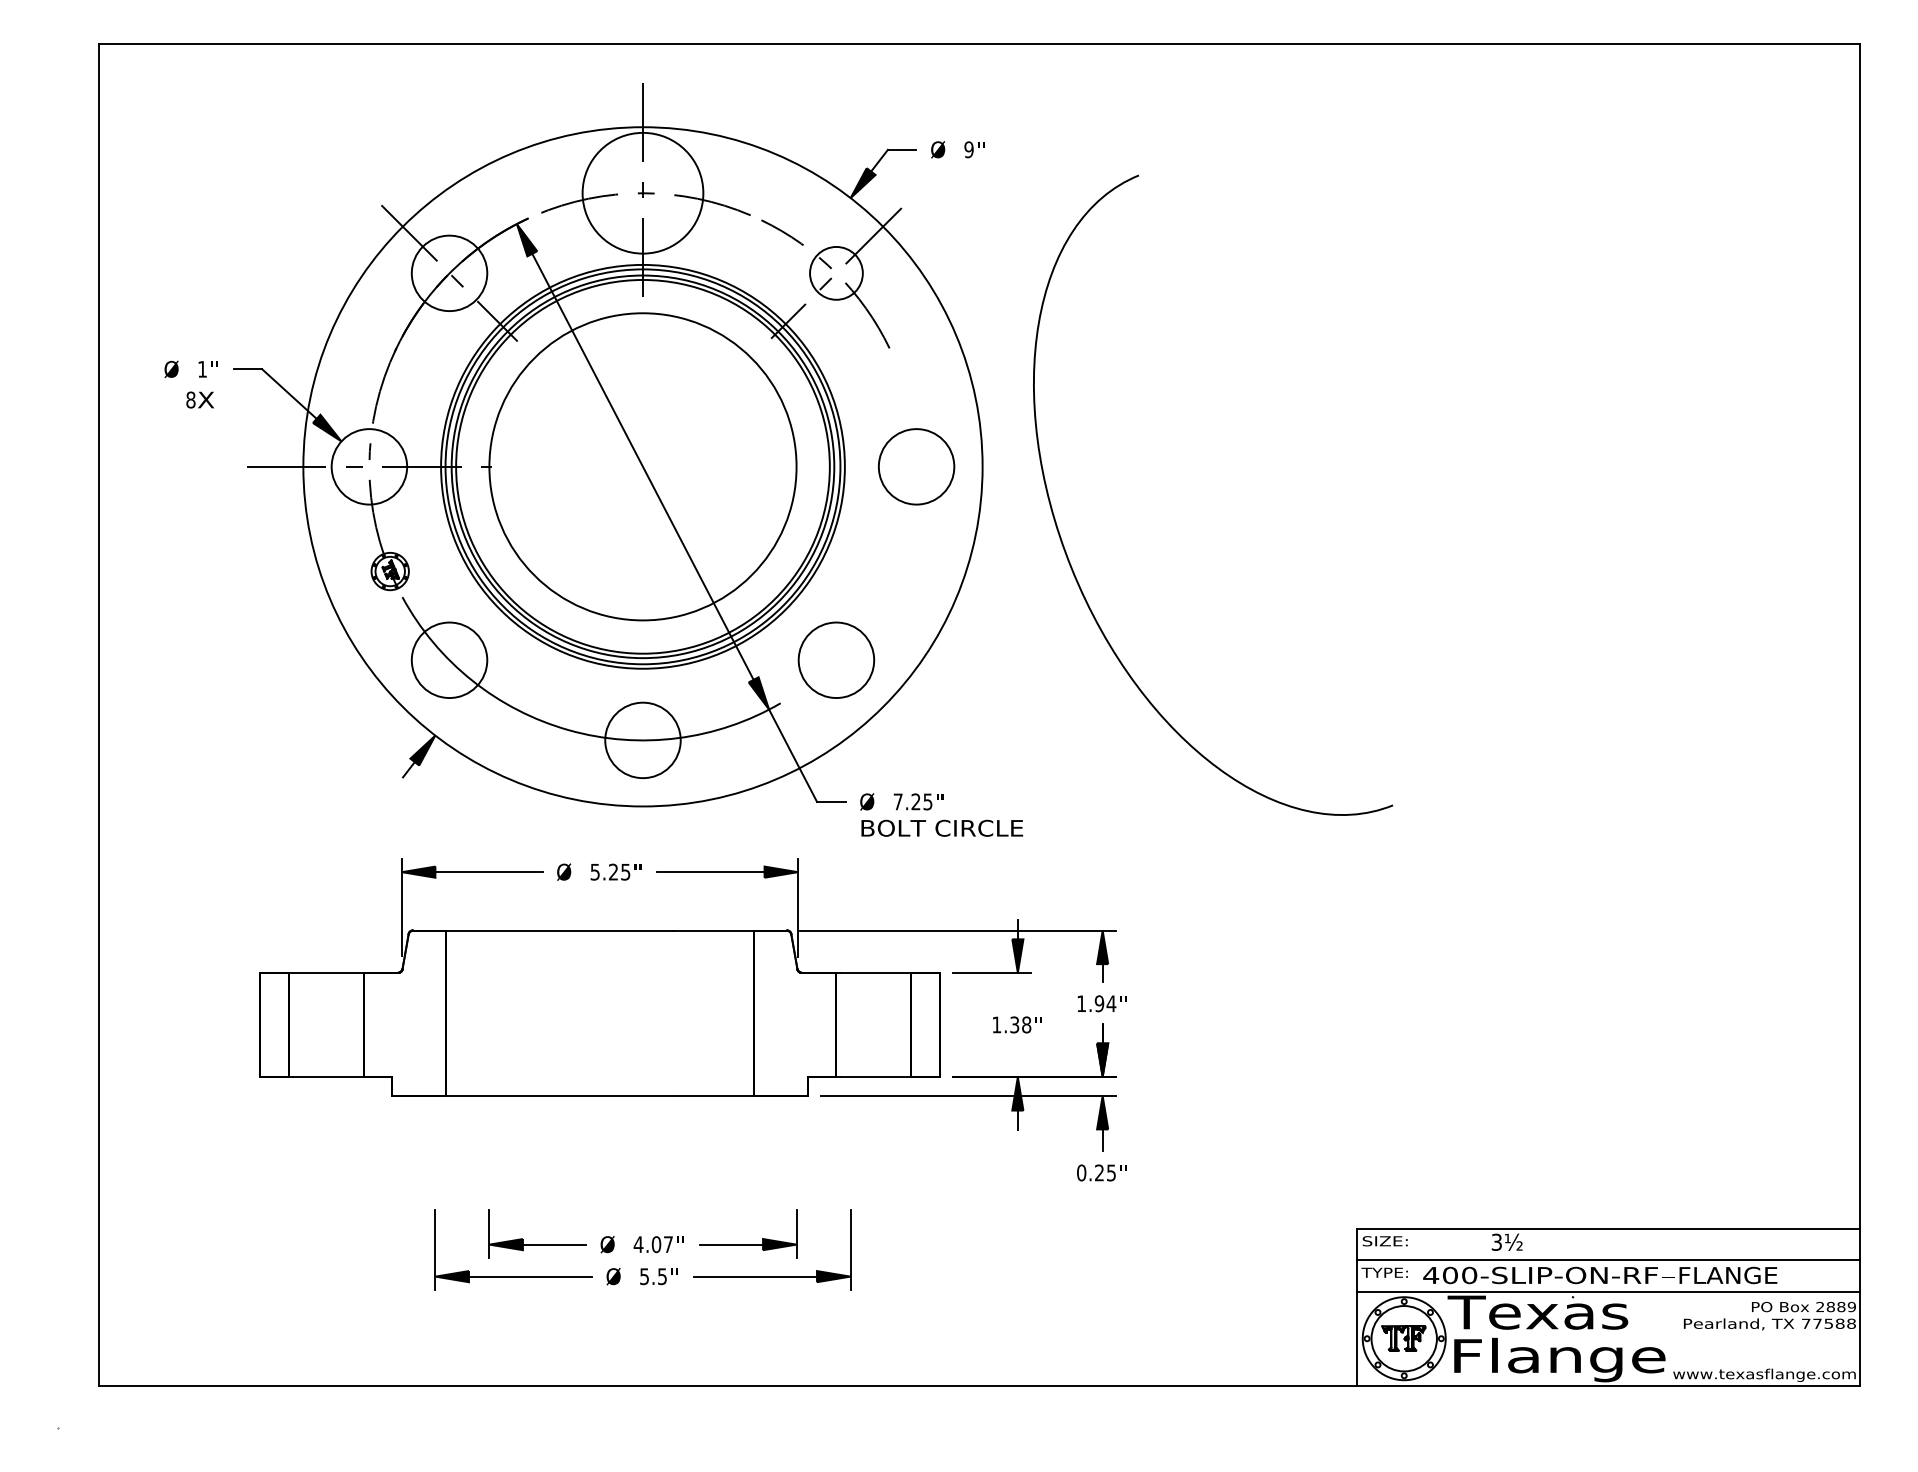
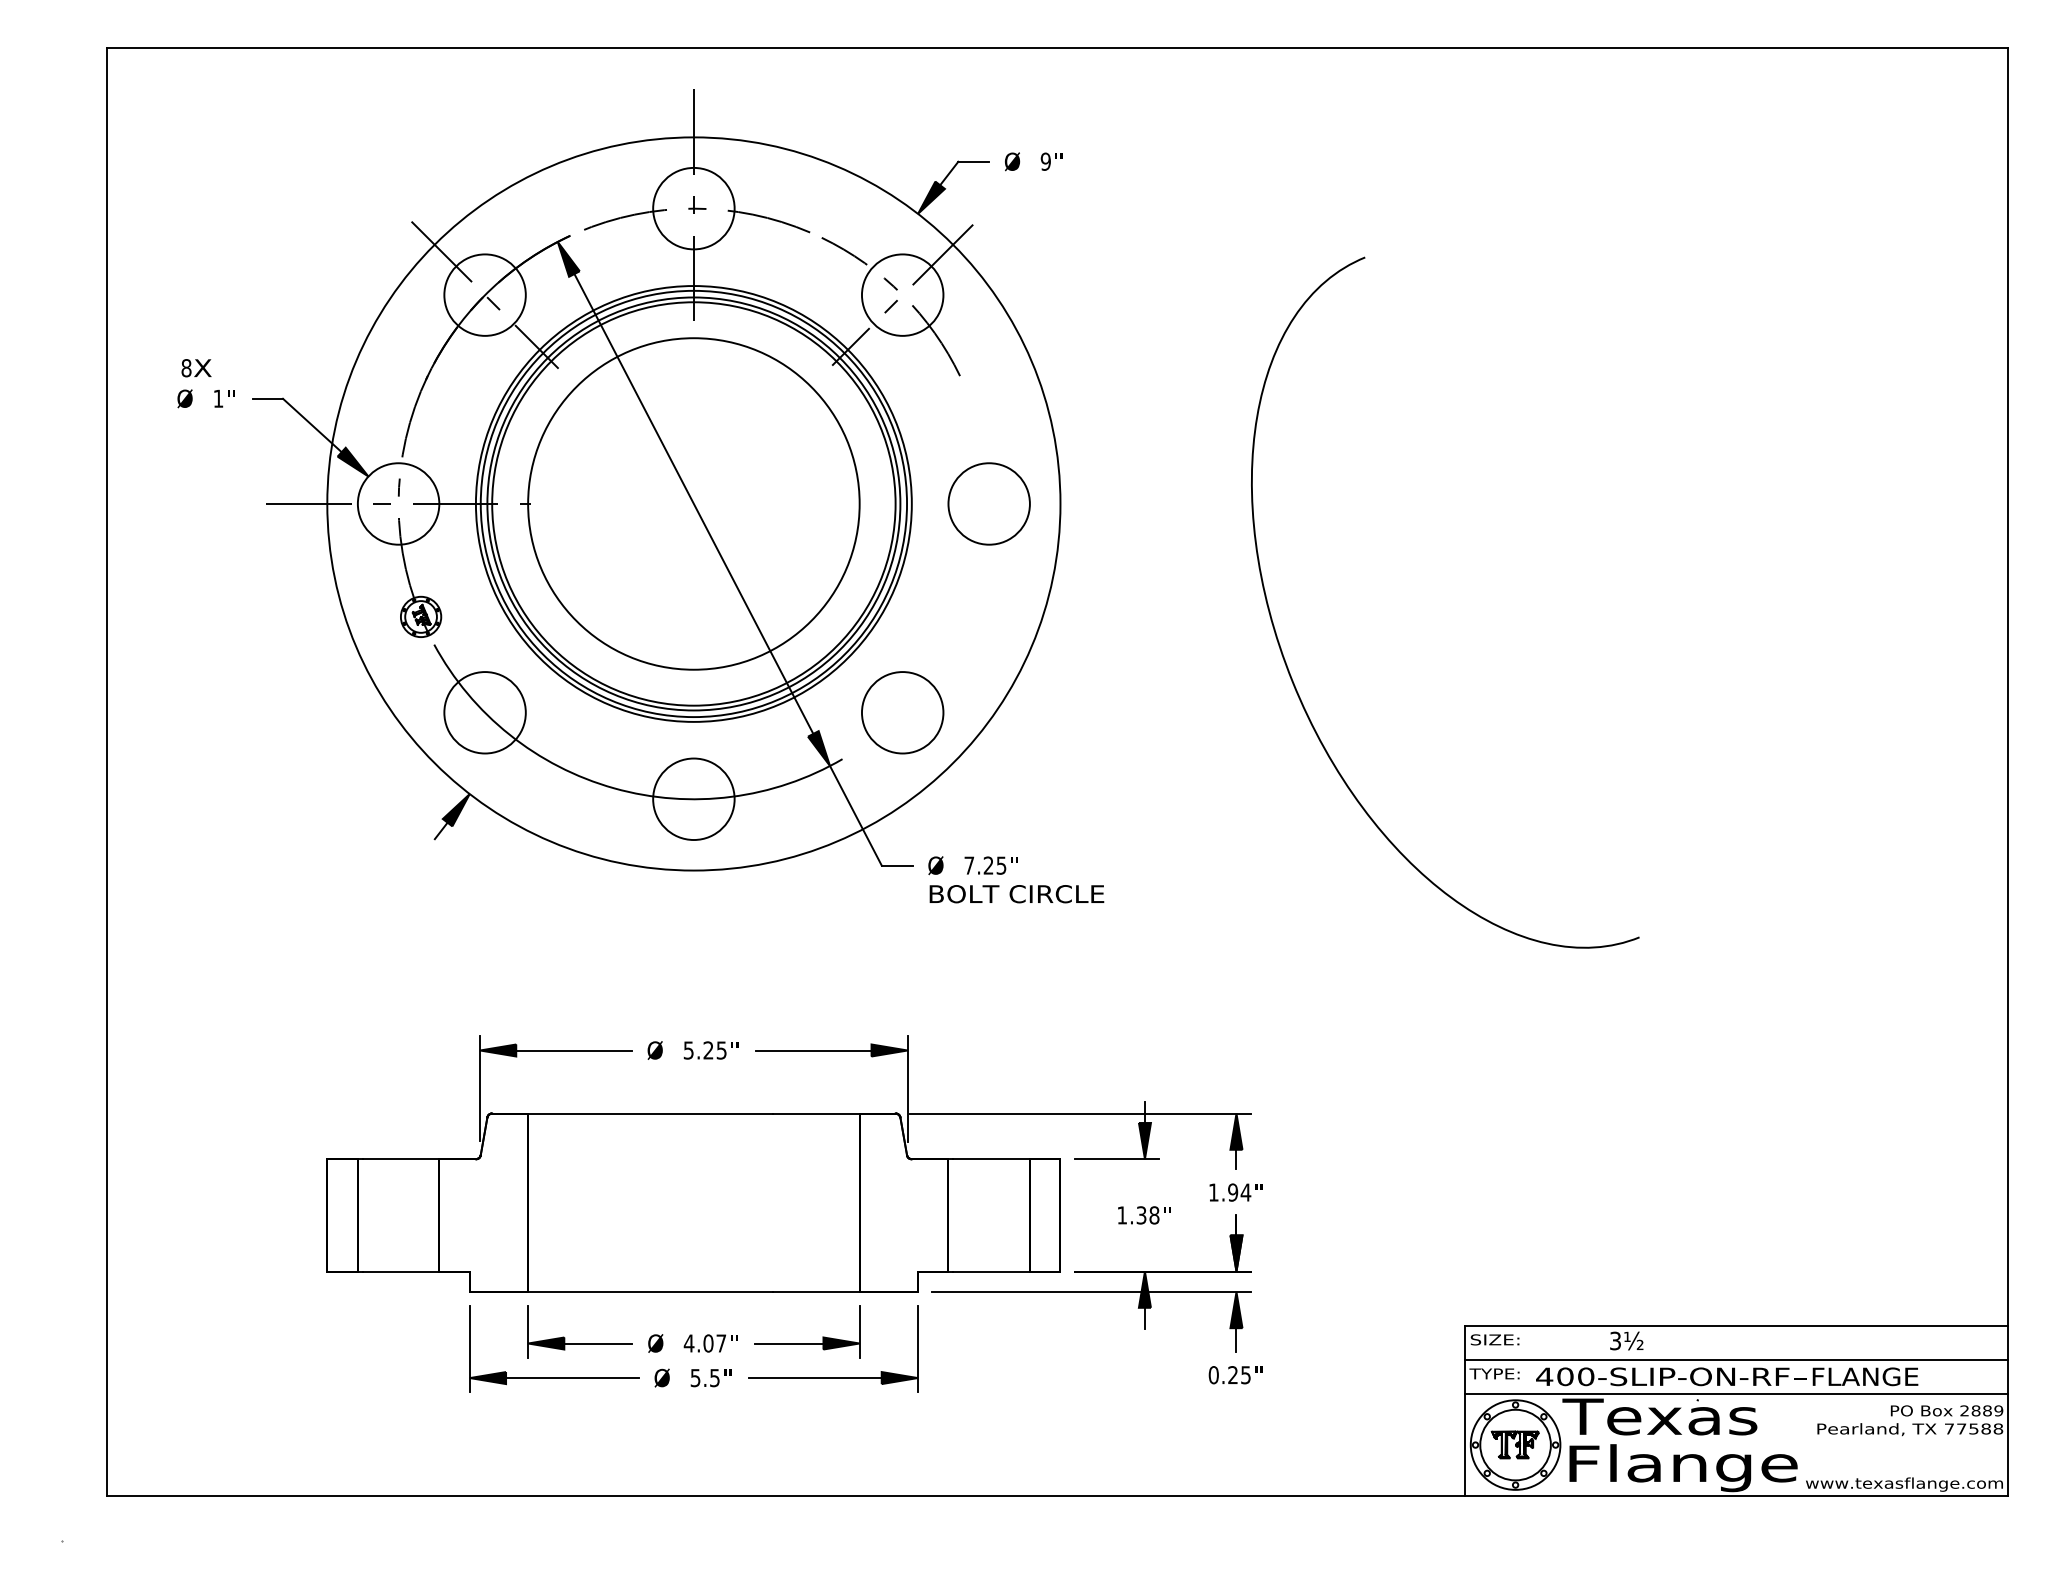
circle: (642, 192) -> (693, 207), size x0.62
circle: (836, 273) -> (902, 295), size x1.43
text: (199, 399) -> (195, 367), moved
curve: (1065, 548) -> (1285, 660), moved
part: (692, 1019) -> (793, 1209), moved

